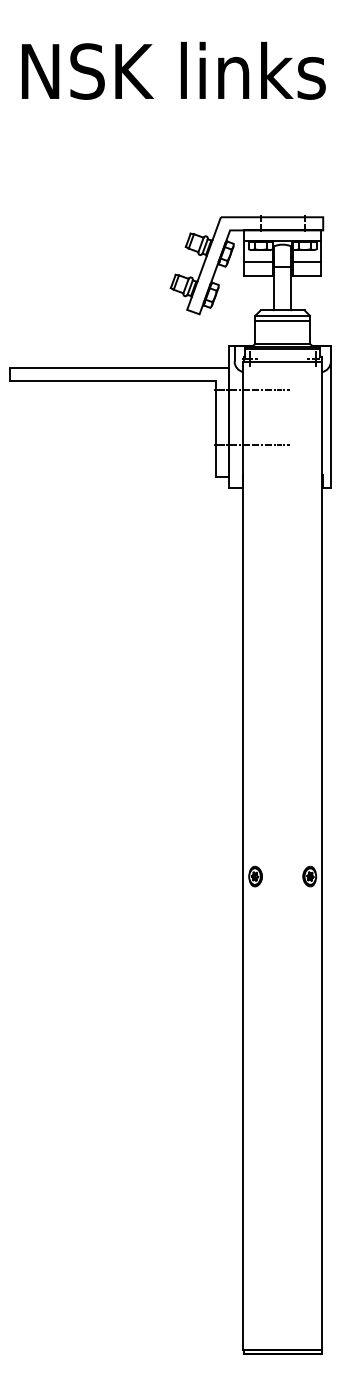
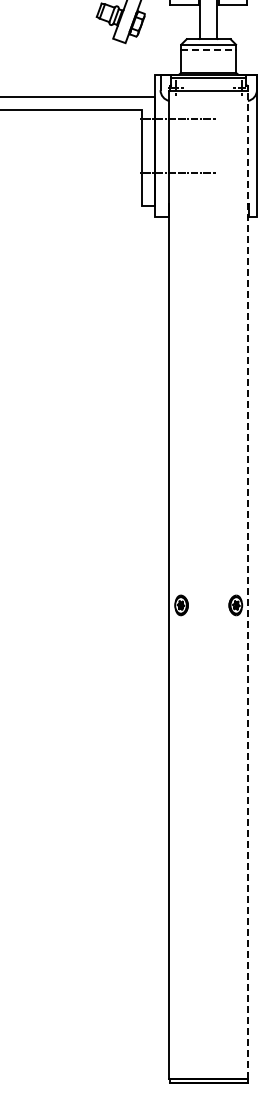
line: (283, 321) -> (209, 50), solid -> dashed
line: (321, 855) -> (247, 584), solid -> dashed

